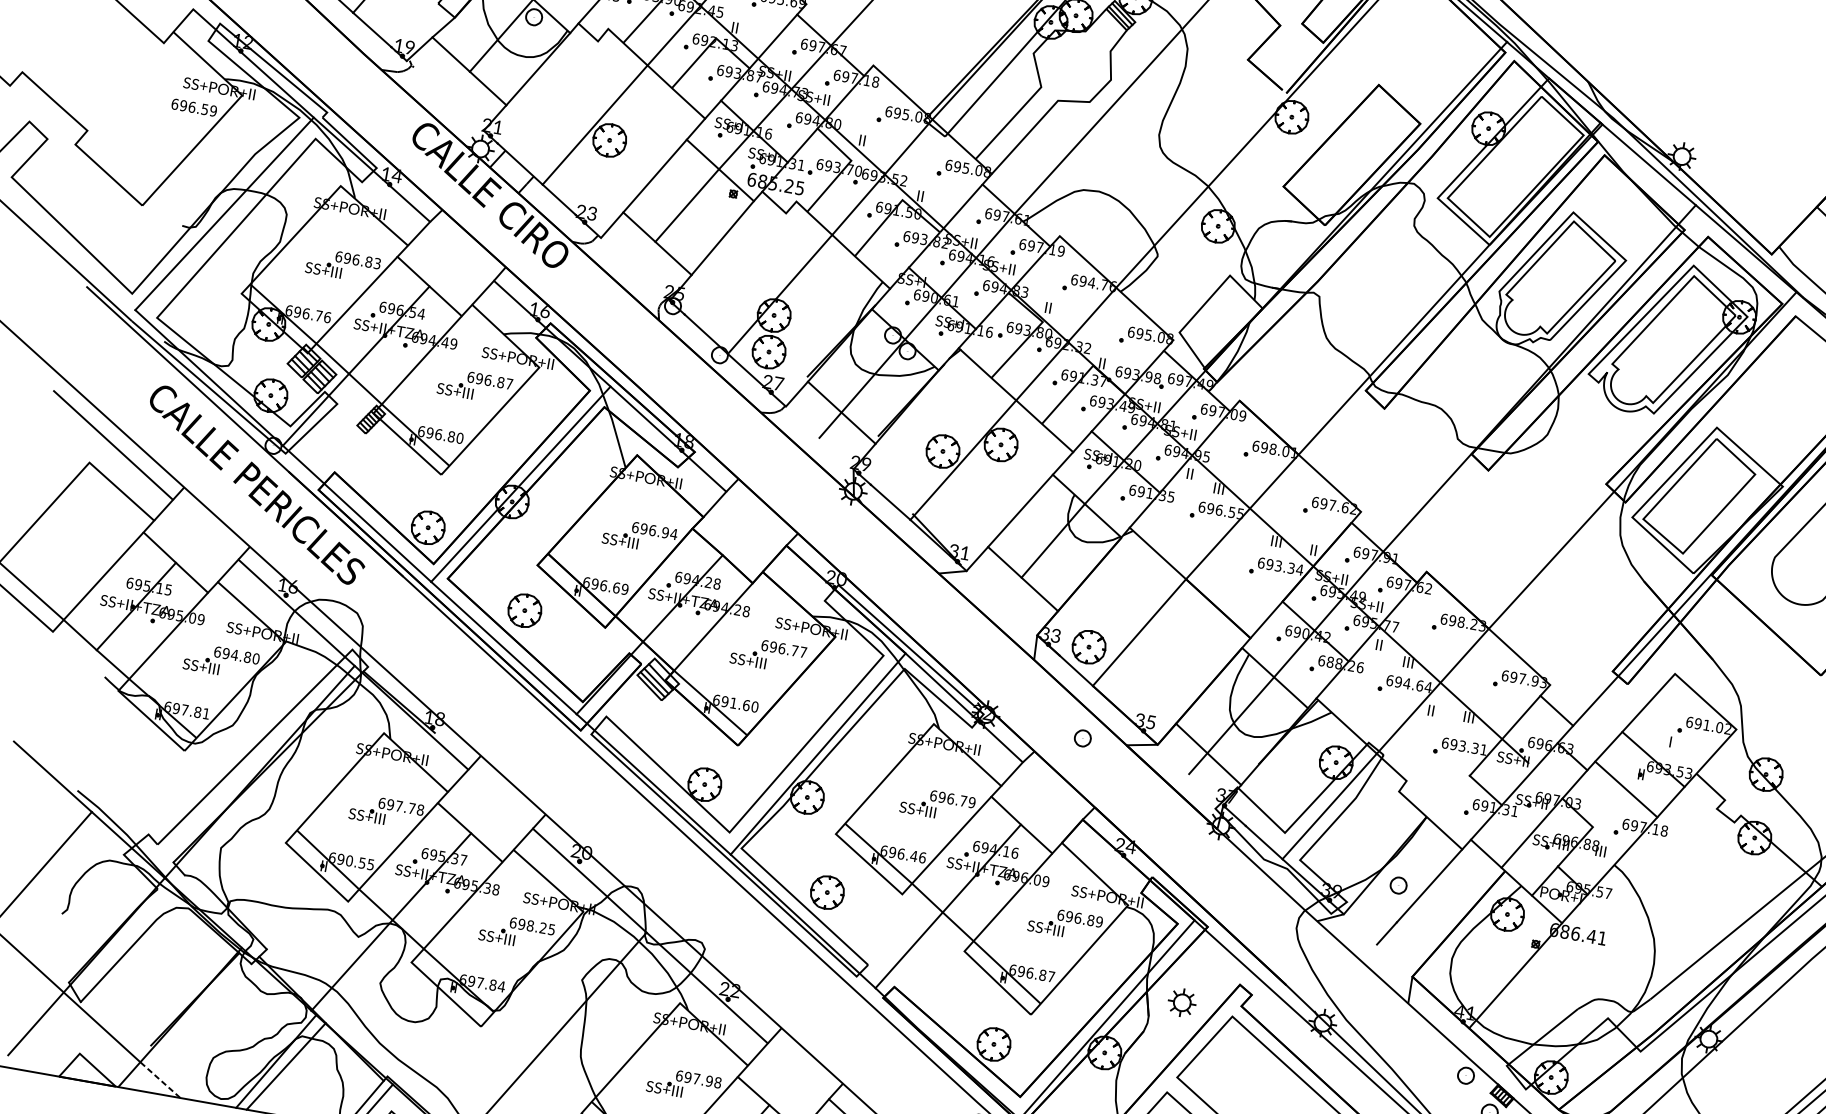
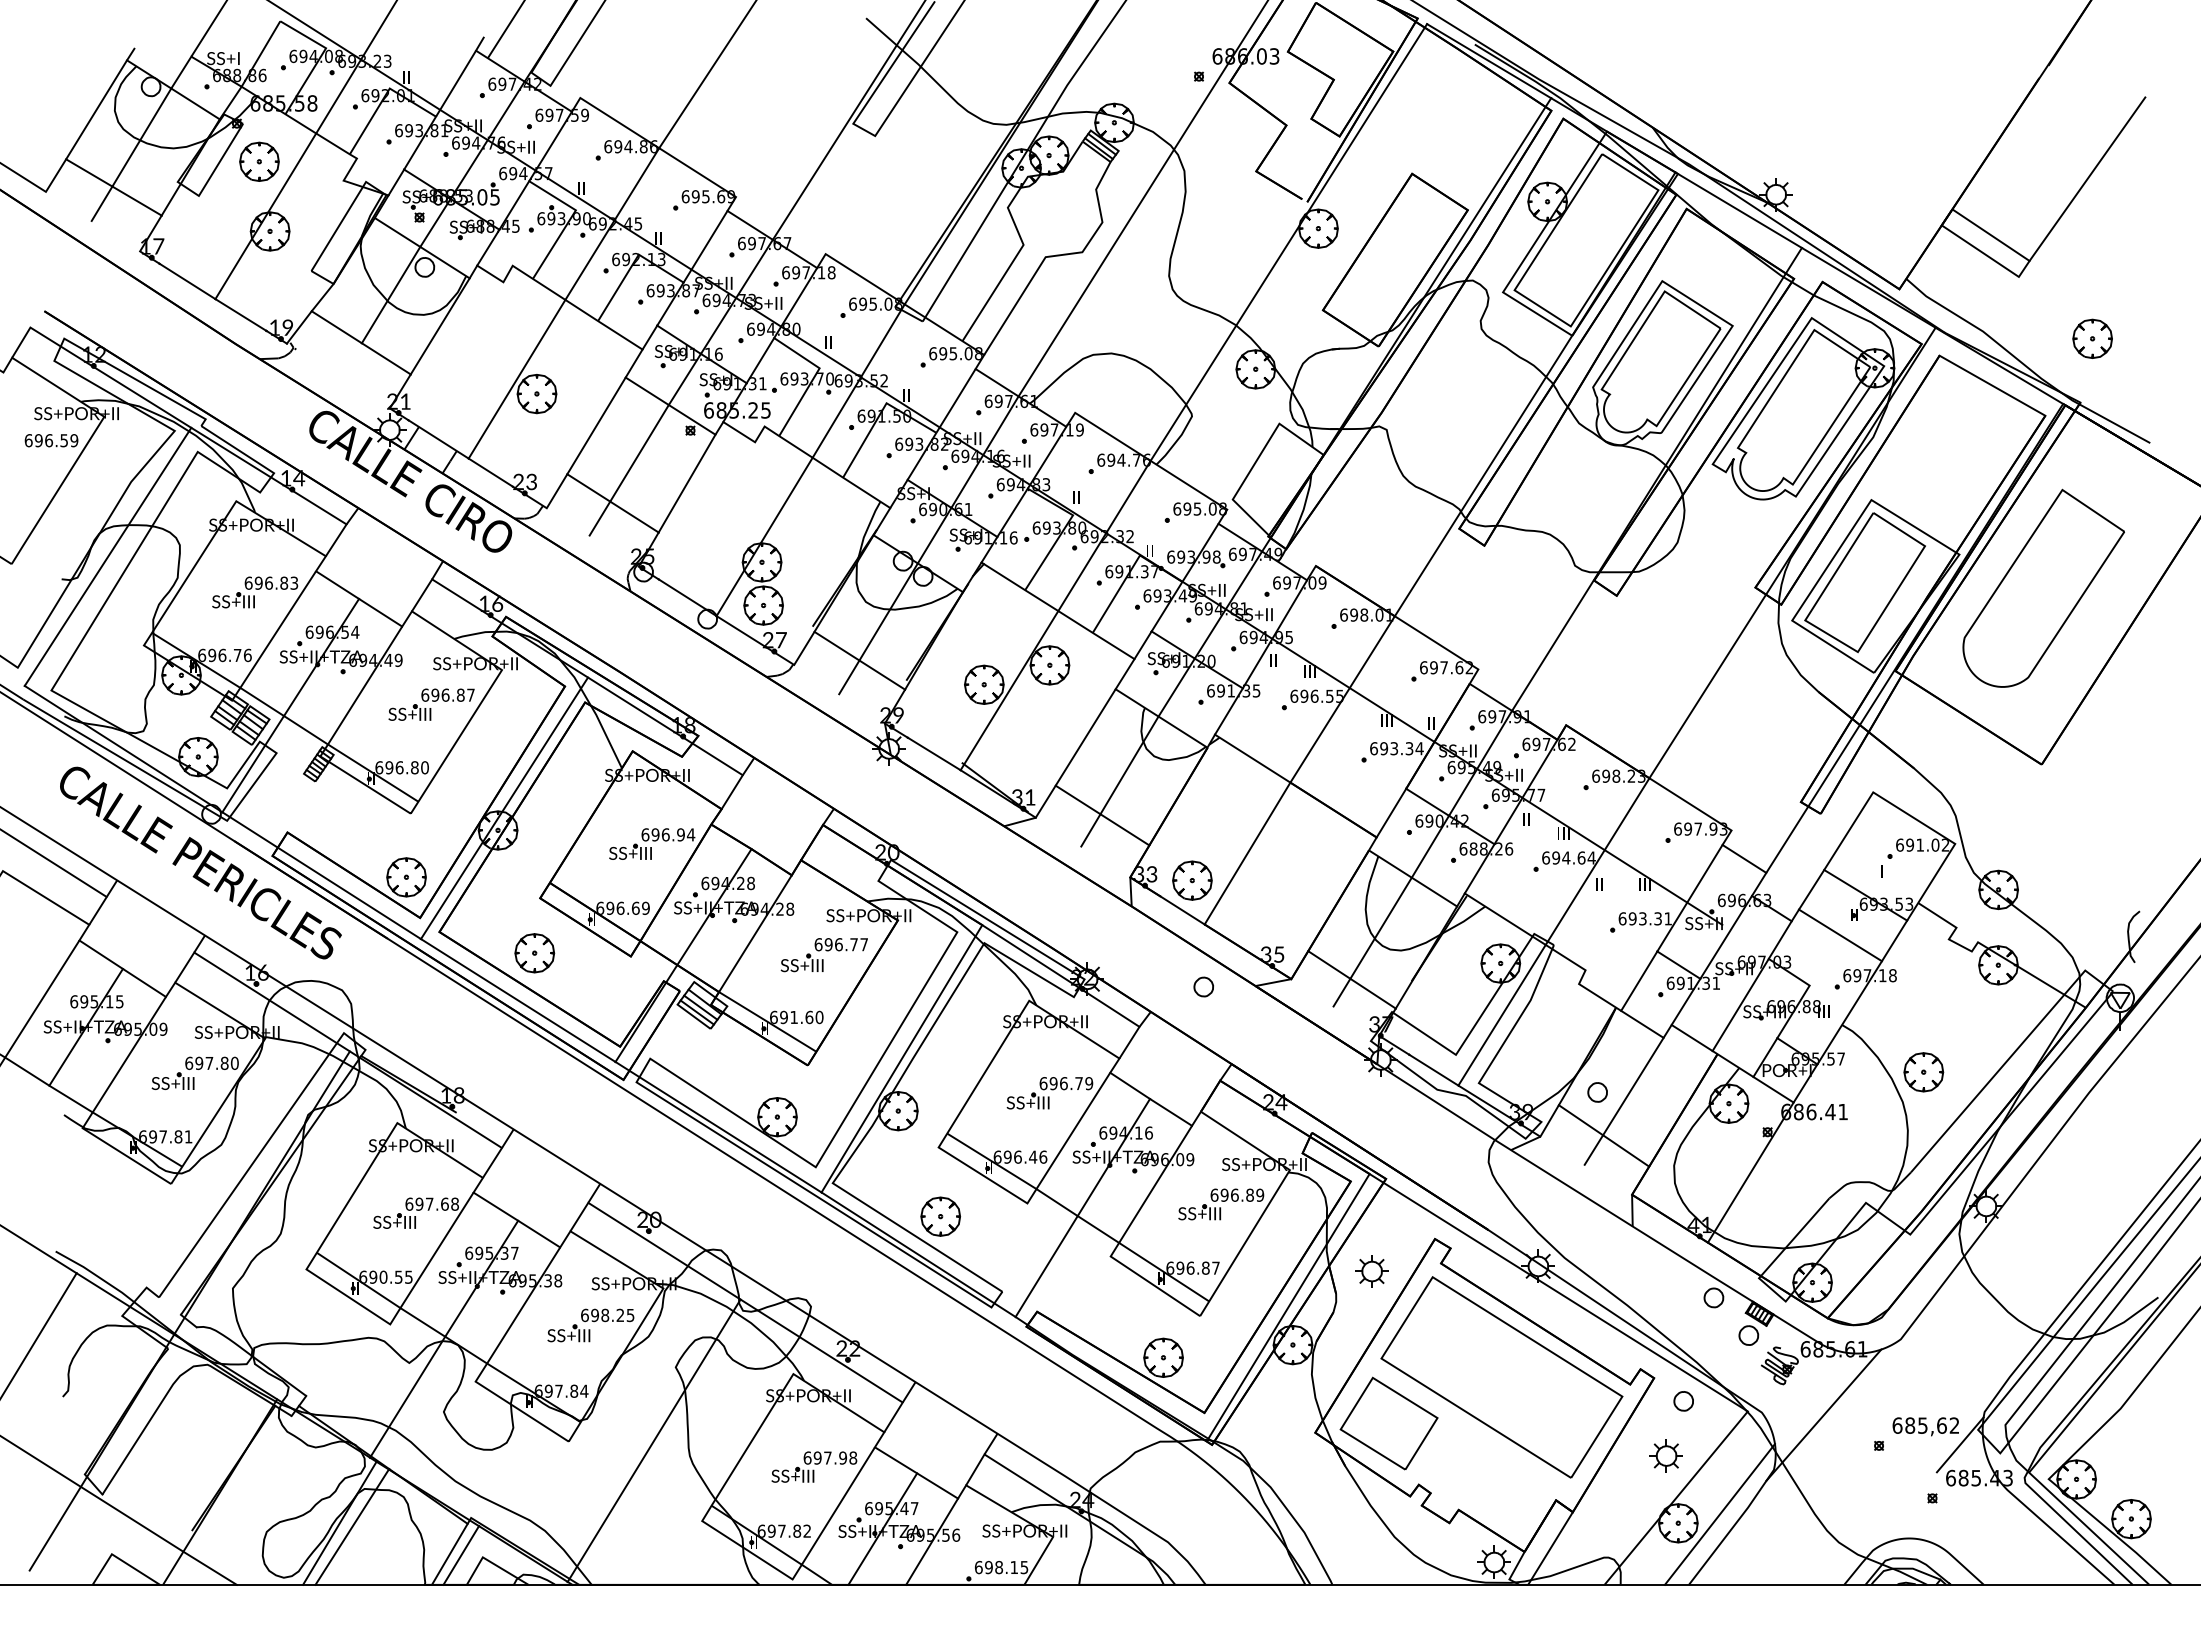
line: (643, 254) -> (599, 518), added
line: (1010, 589) -> (1090, 830), added
text: (234, 655) -> (209, 1063), 694.80 -> 697.80
line: (1450, 797) -> (1639, 980), added
text: (411, 807) -> (444, 1203), 697.78 -> 697.68
part: (1675, 917) -> (1923, 1072), added
line: (1397, 922) -> (1603, 1135), added
line: (160, 1080) -> (210, 1568), dashed -> solid

